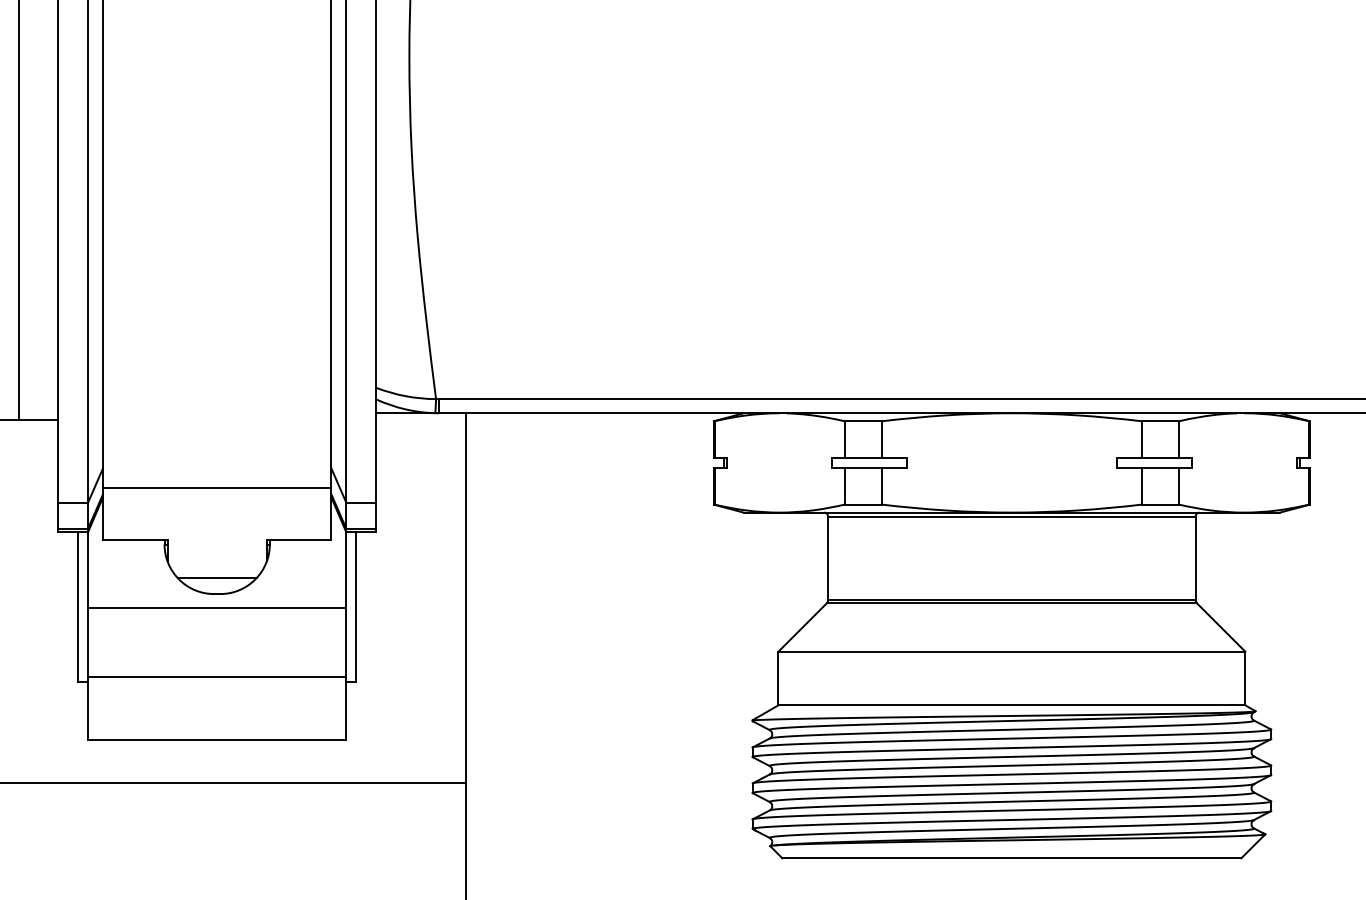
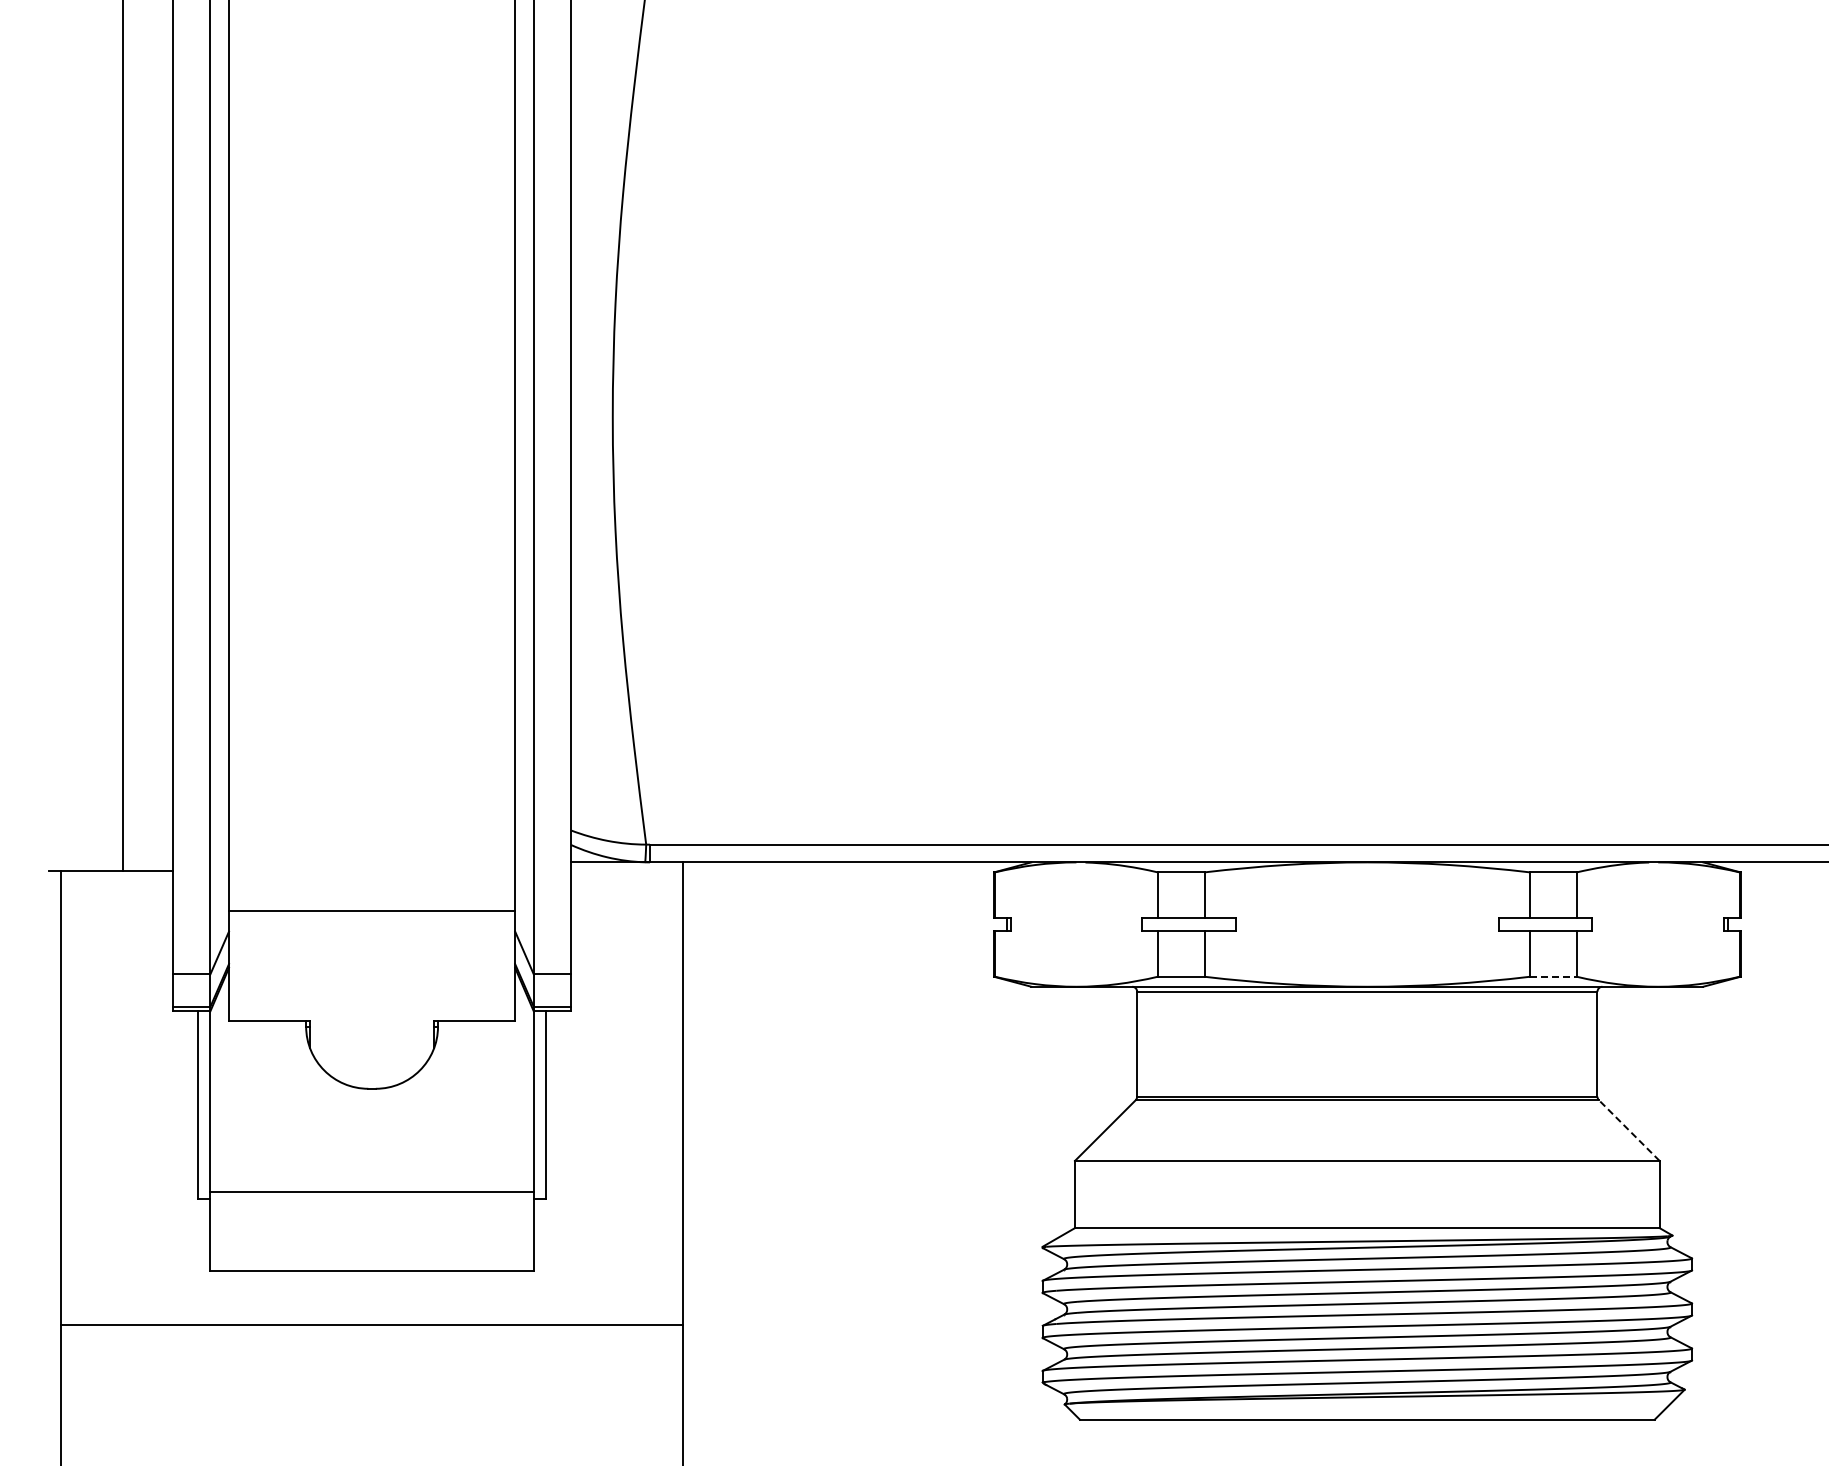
line: (217, 488) -> (372, 911), moved
line: (1160, 504) -> (1553, 976), solid -> dashed
line: (216, 577) -> (371, 1068), removed
line: (216, 607) -> (371, 1105), removed
line: (1221, 627) -> (1629, 1130), solid -> dashed

